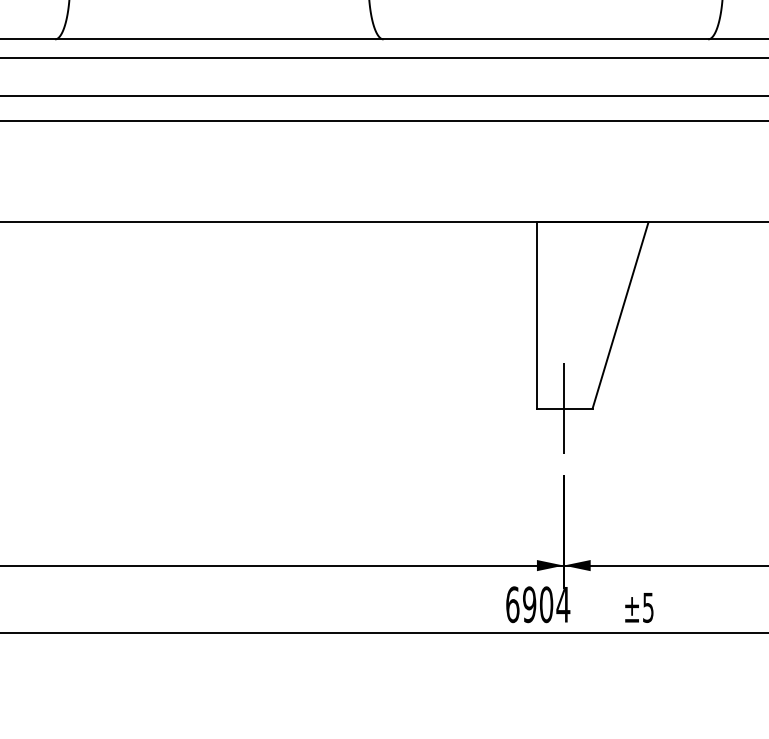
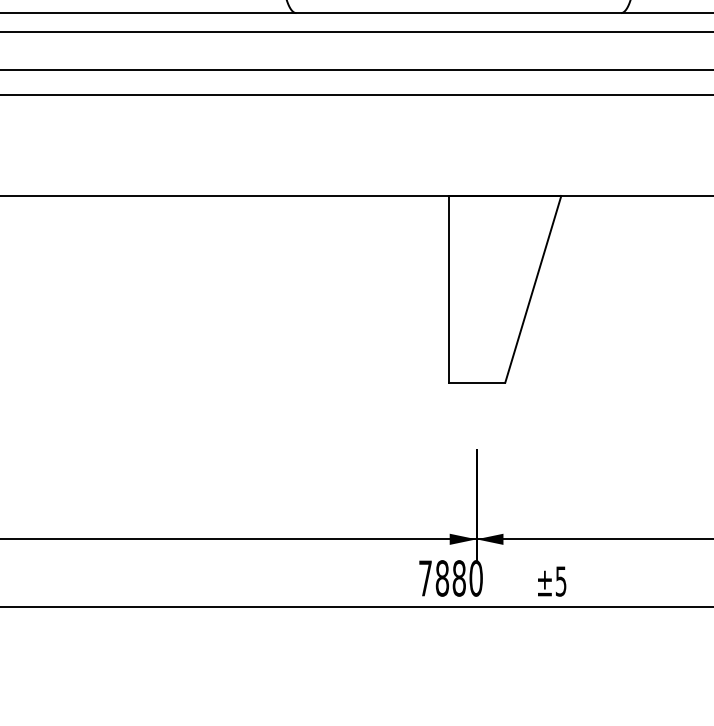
line: (563, 408) -> (476, 382), removed
text: (538, 604) -> (451, 578), 6904 -> 7880

